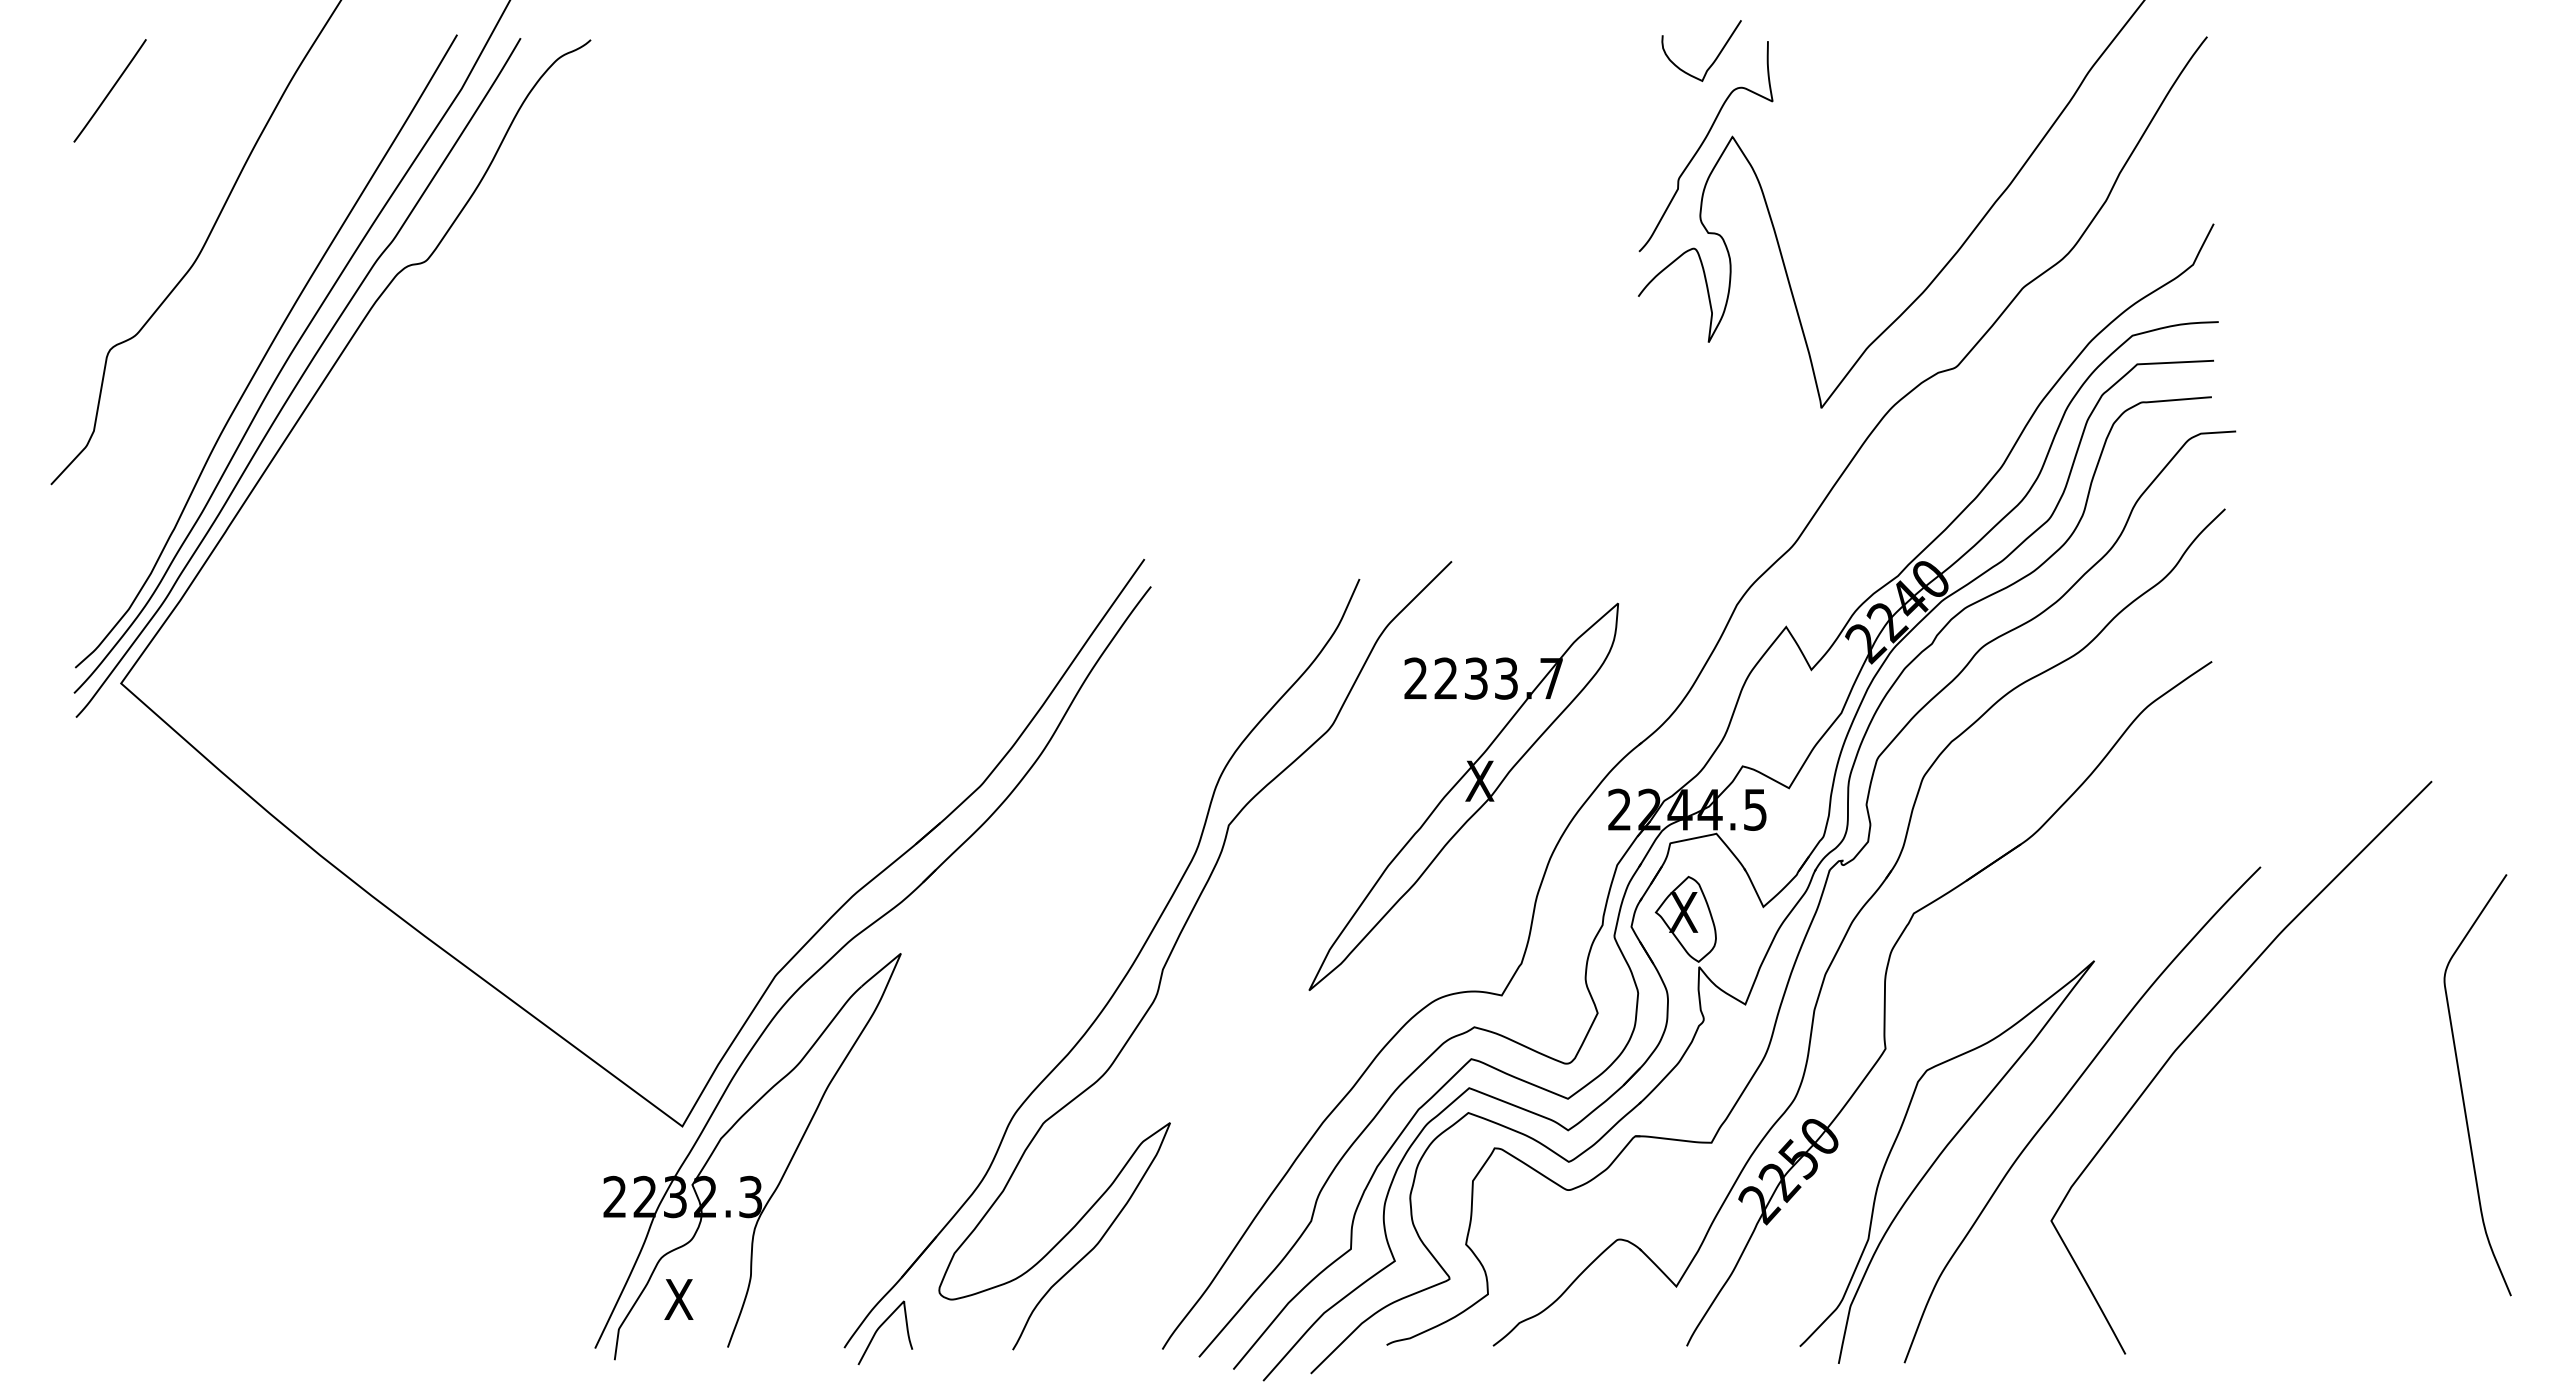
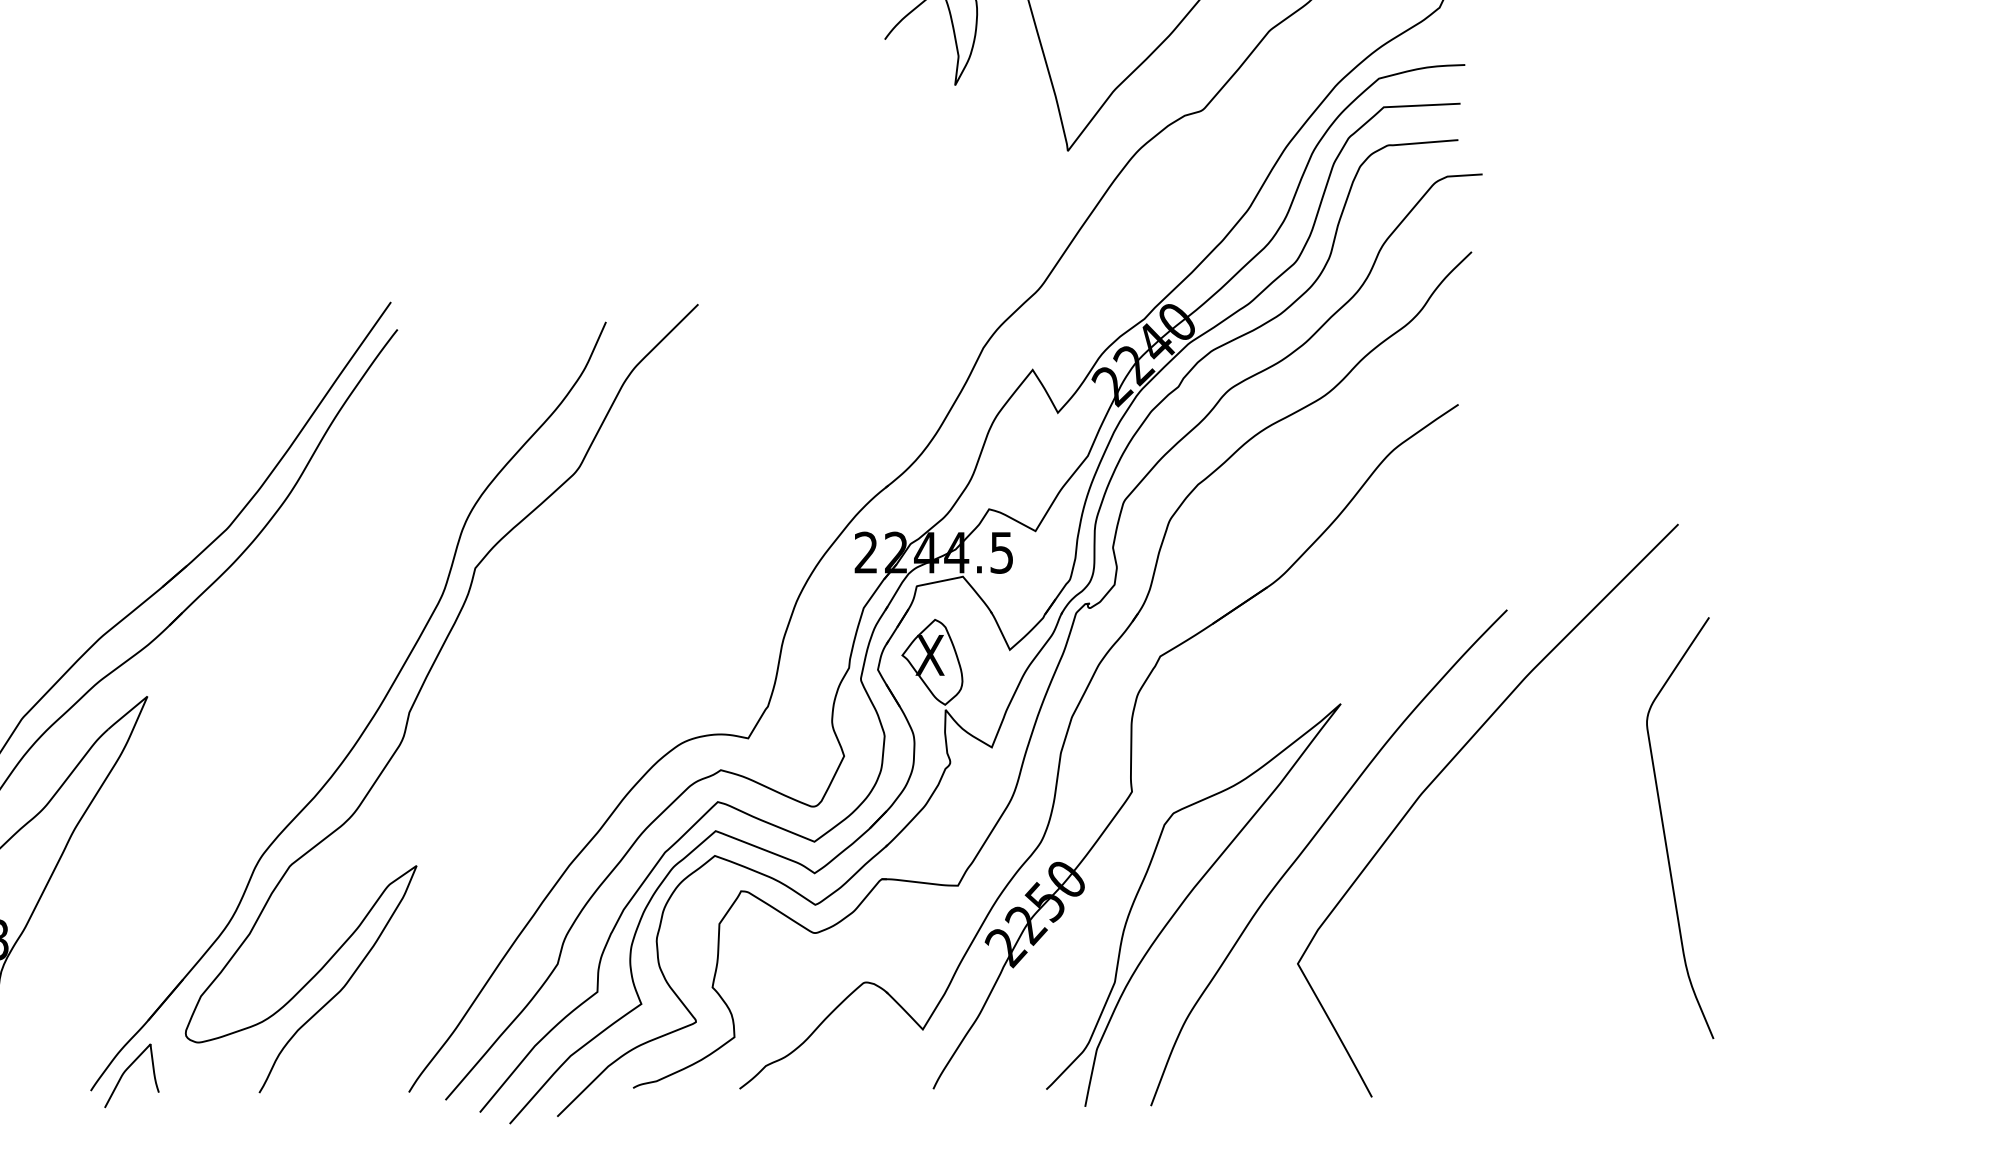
part: (1463, 796) -> (709, 539), removed
curve: (2462, 1087) -> (1664, 830), moved

